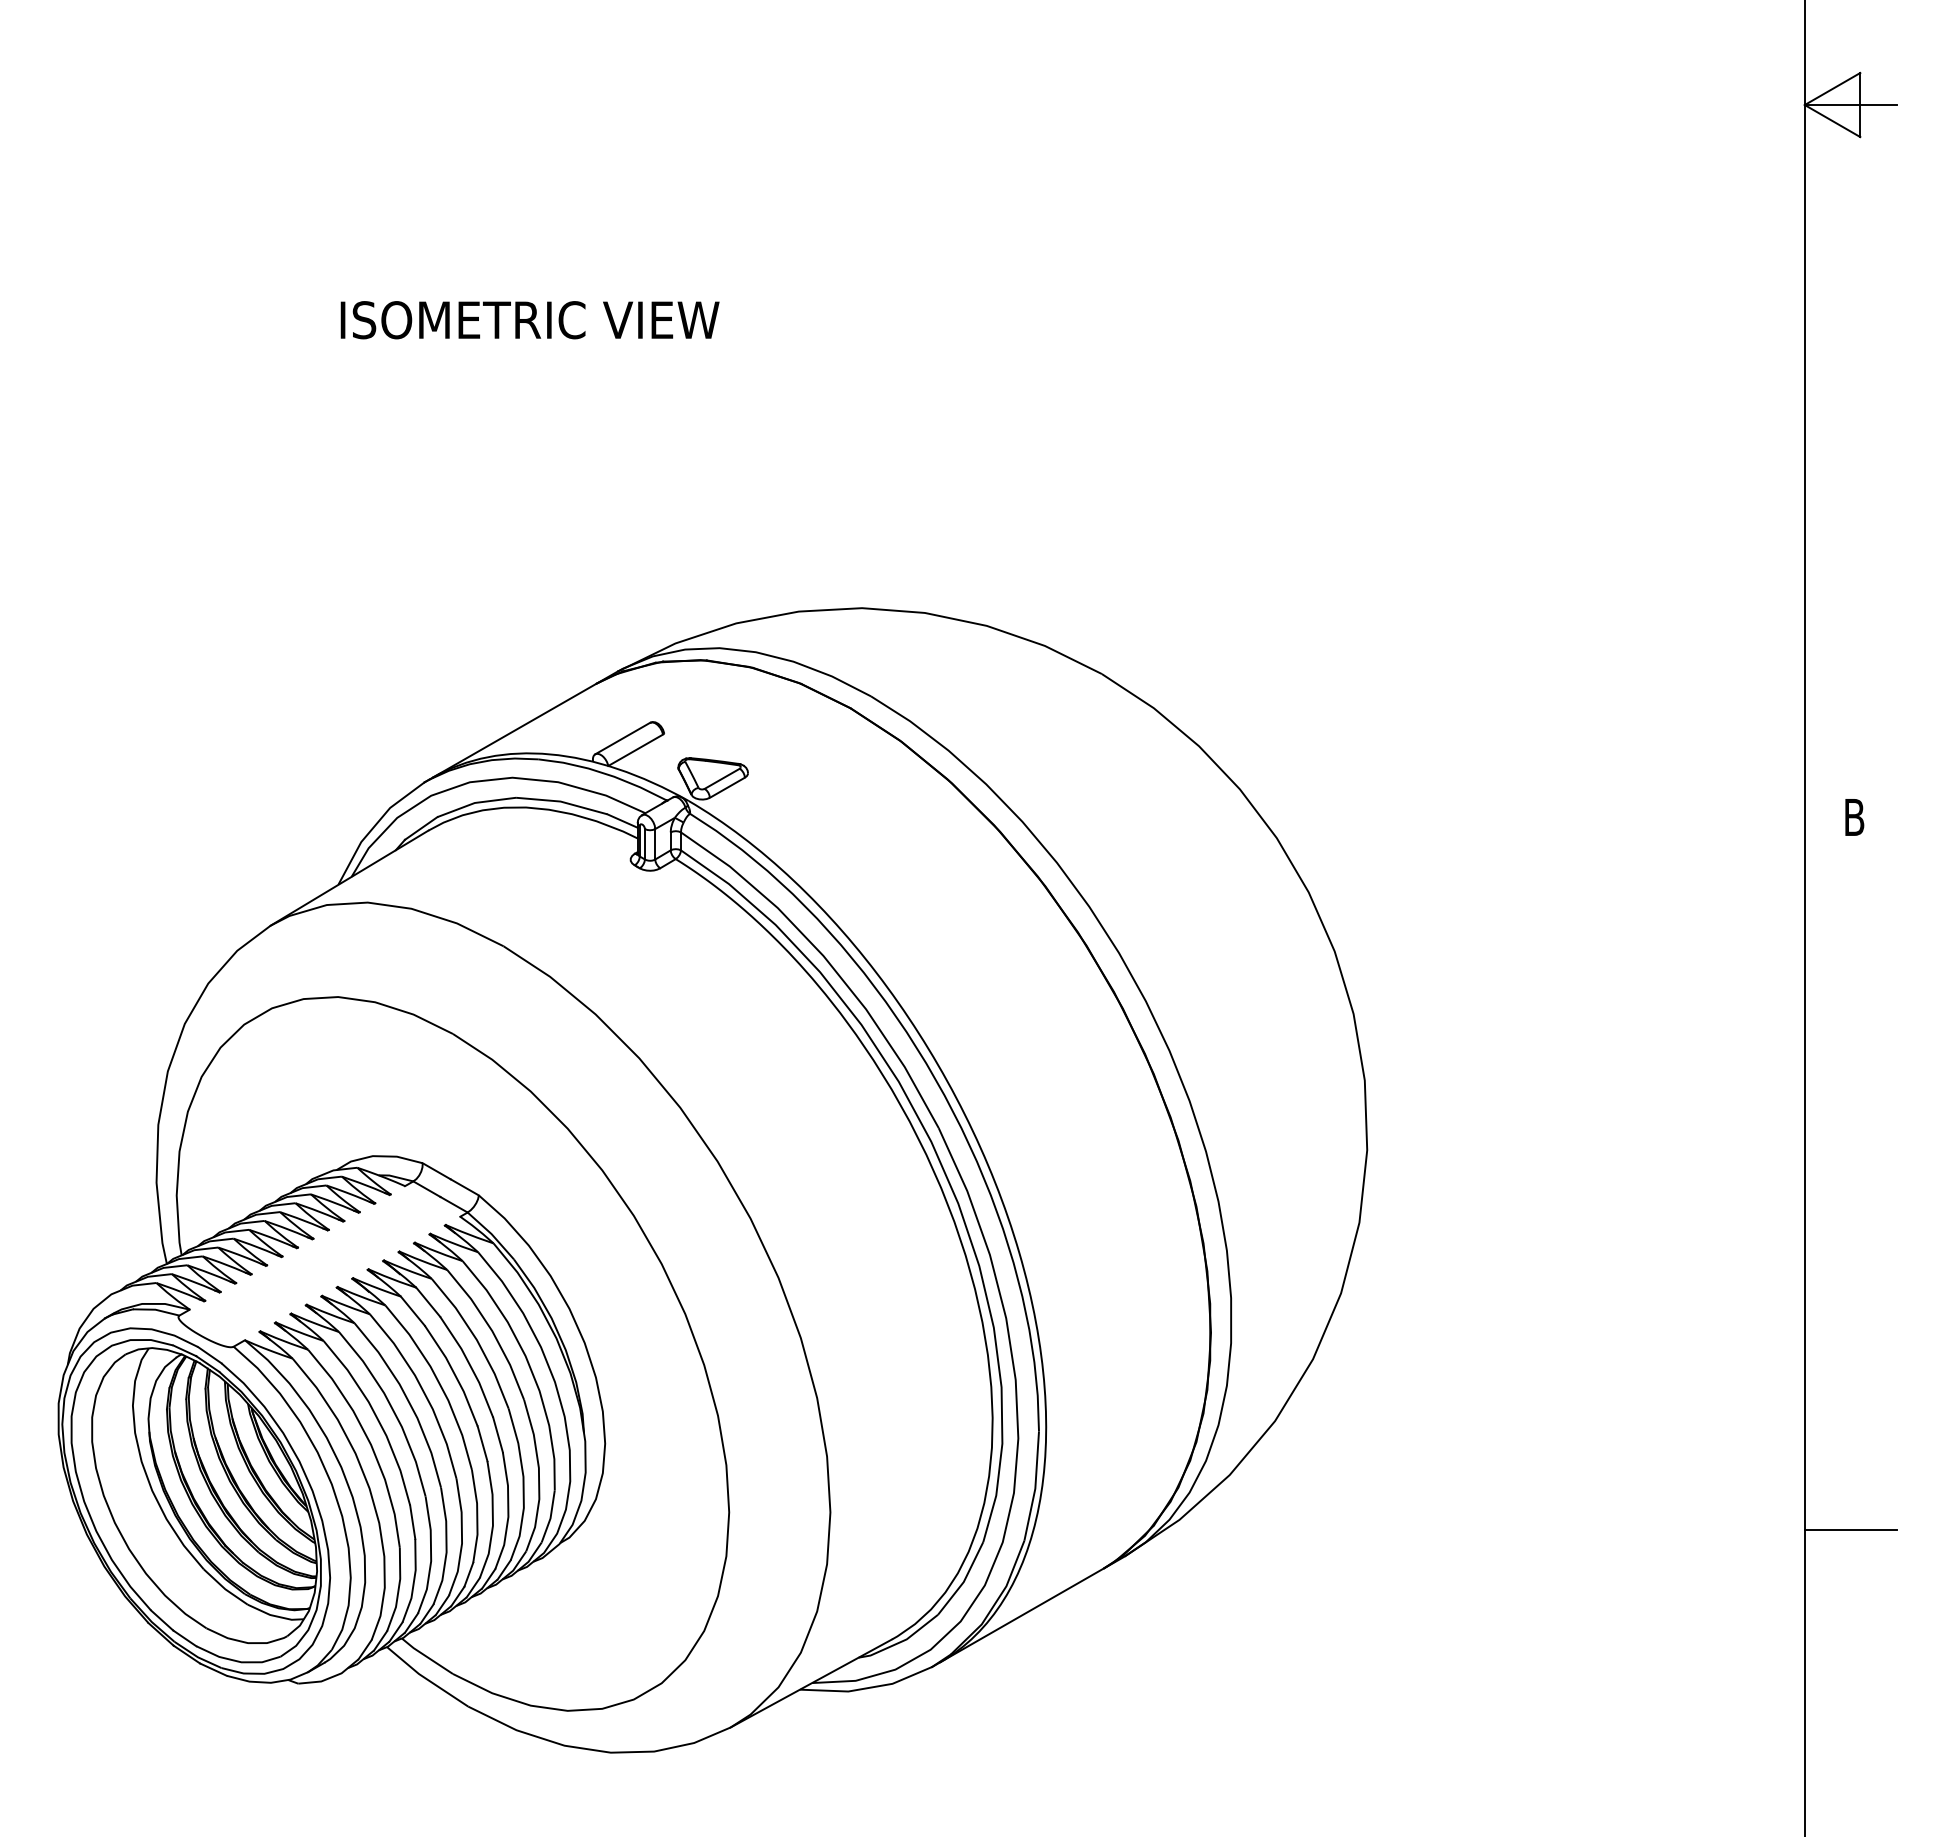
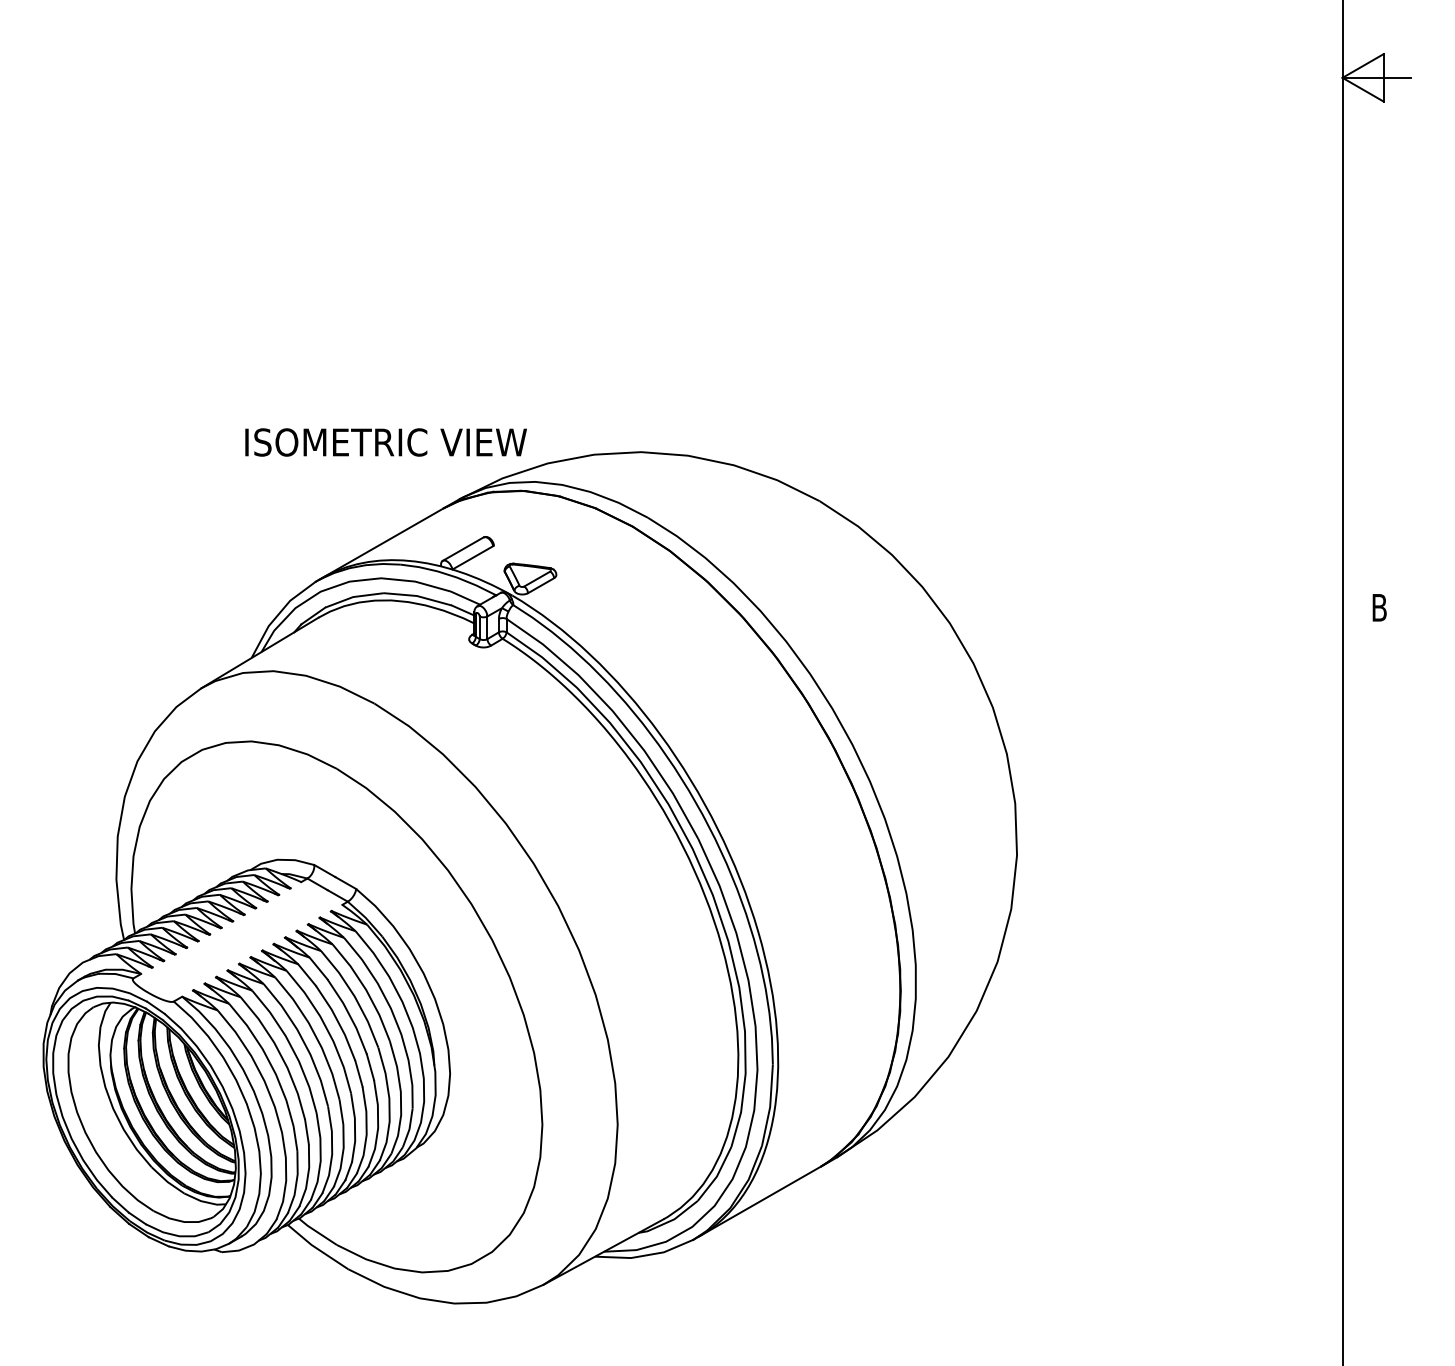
text: (529, 320) -> (385, 442), moved
line: (1850, 1529) -> (1376, 1137), removed

